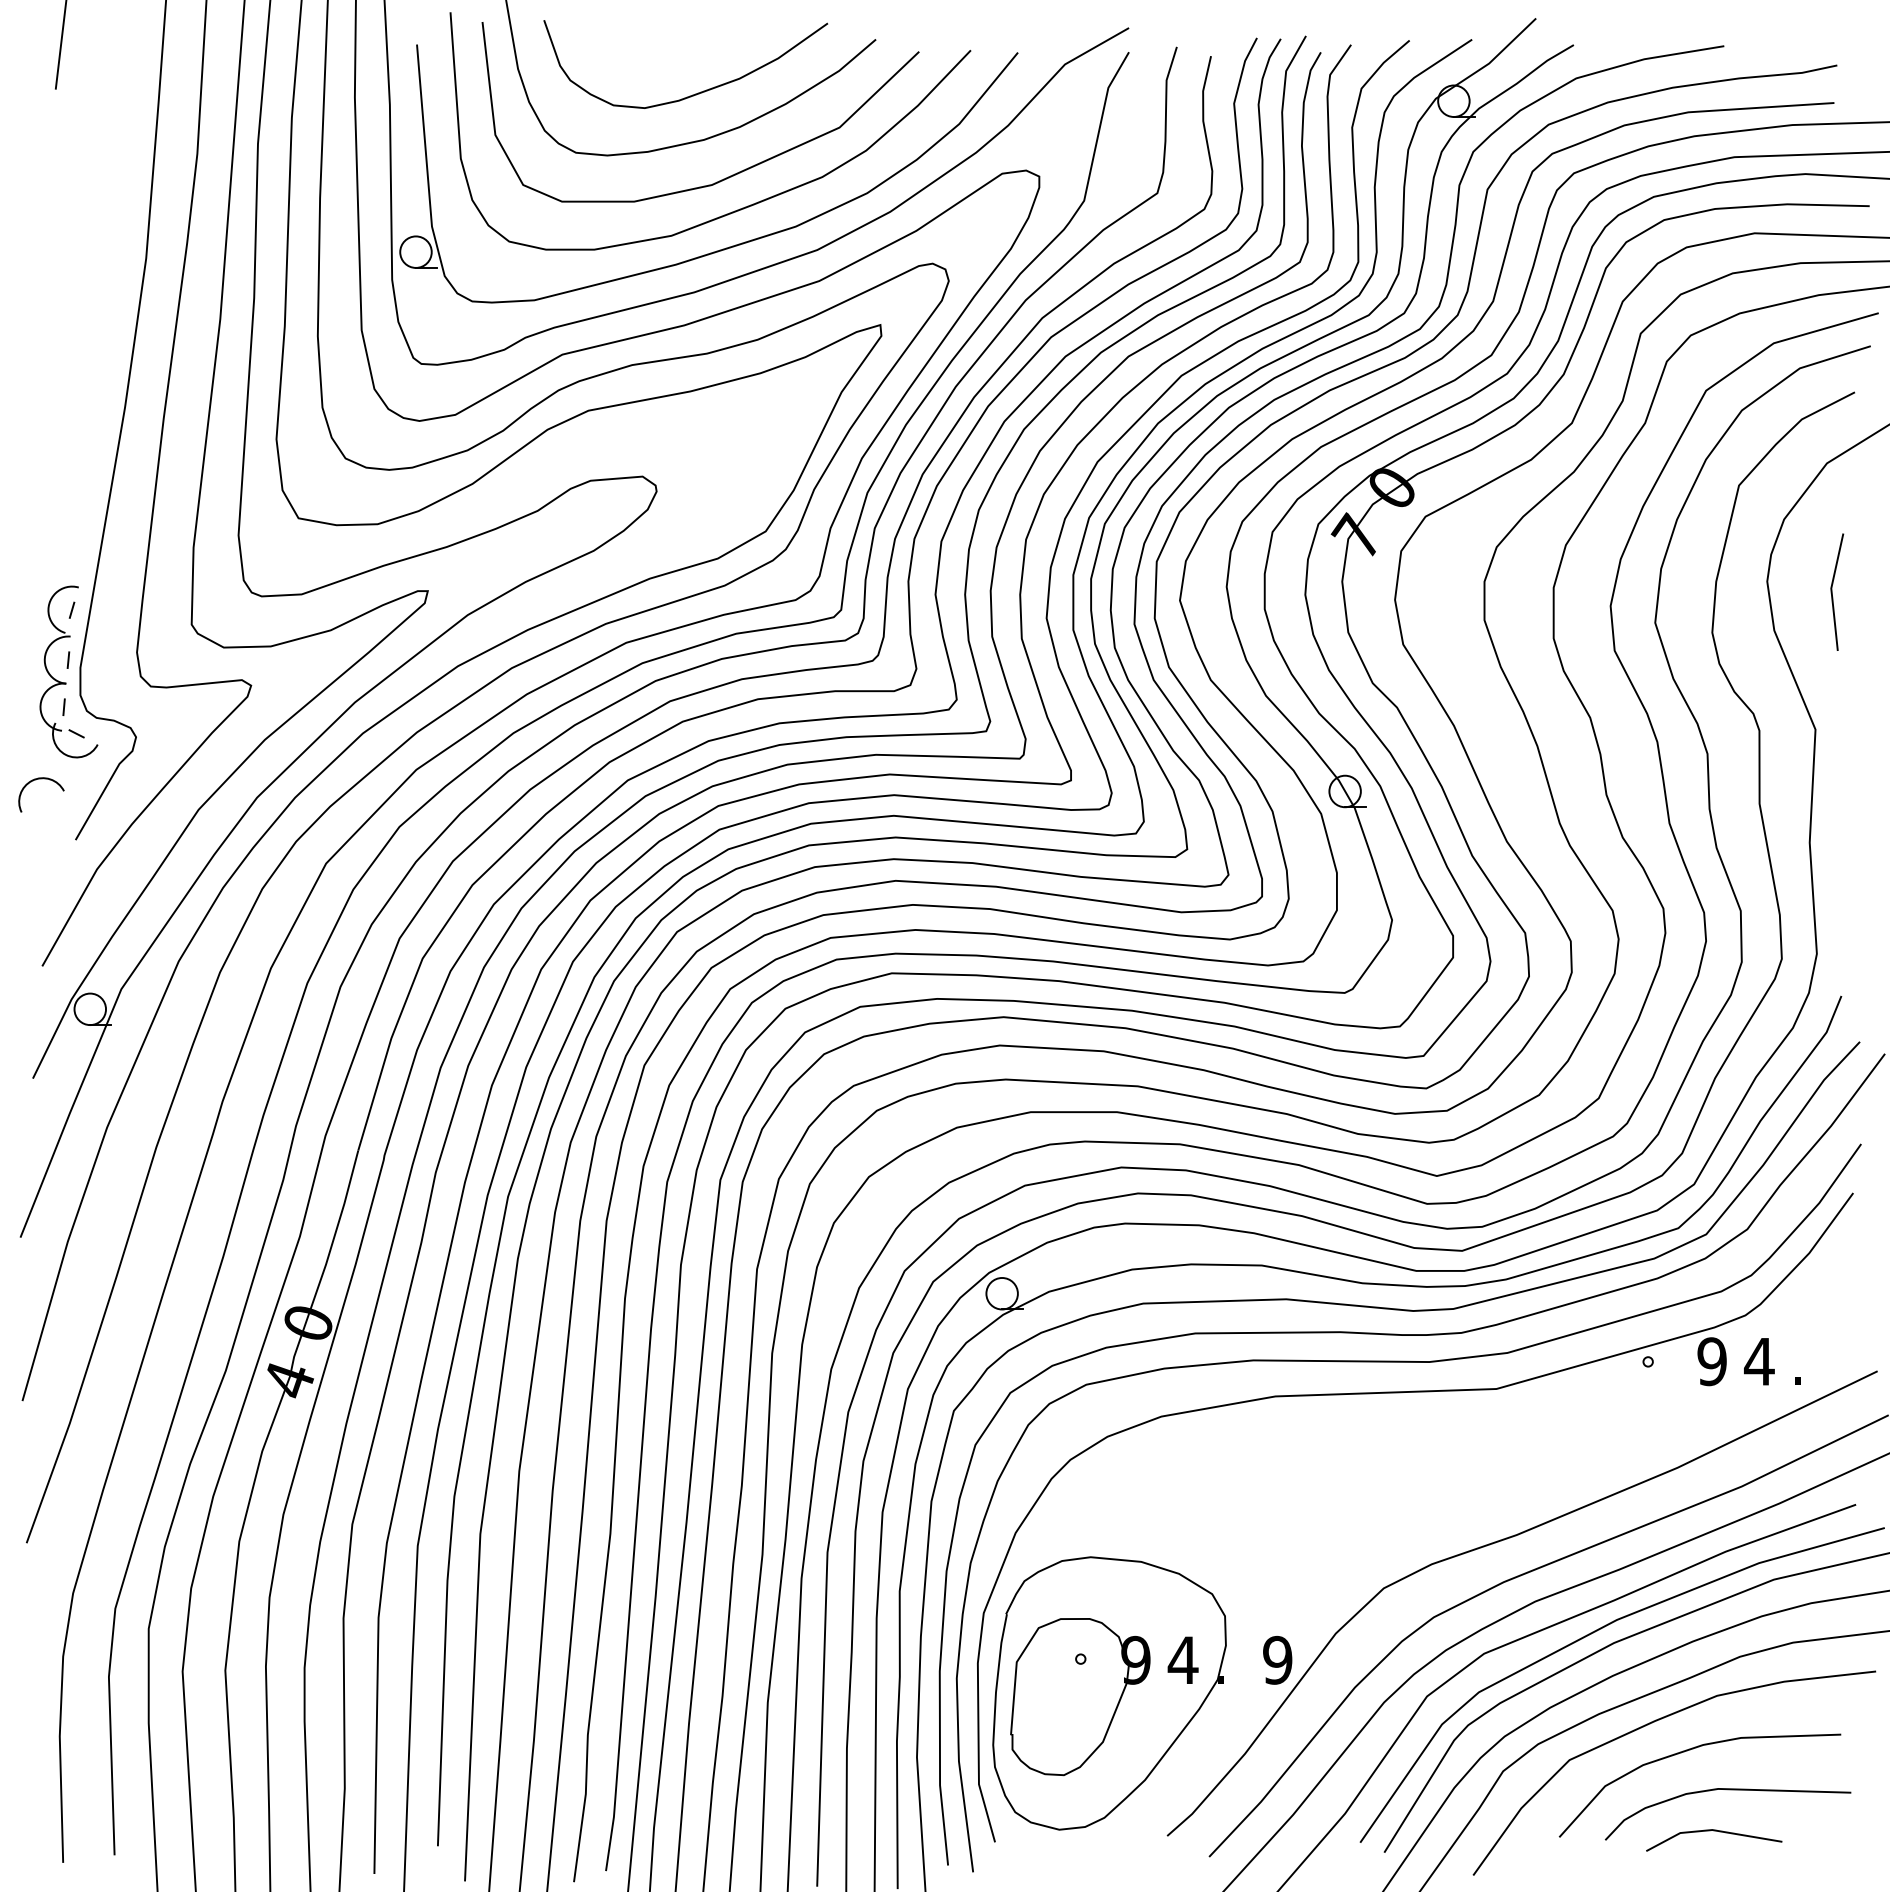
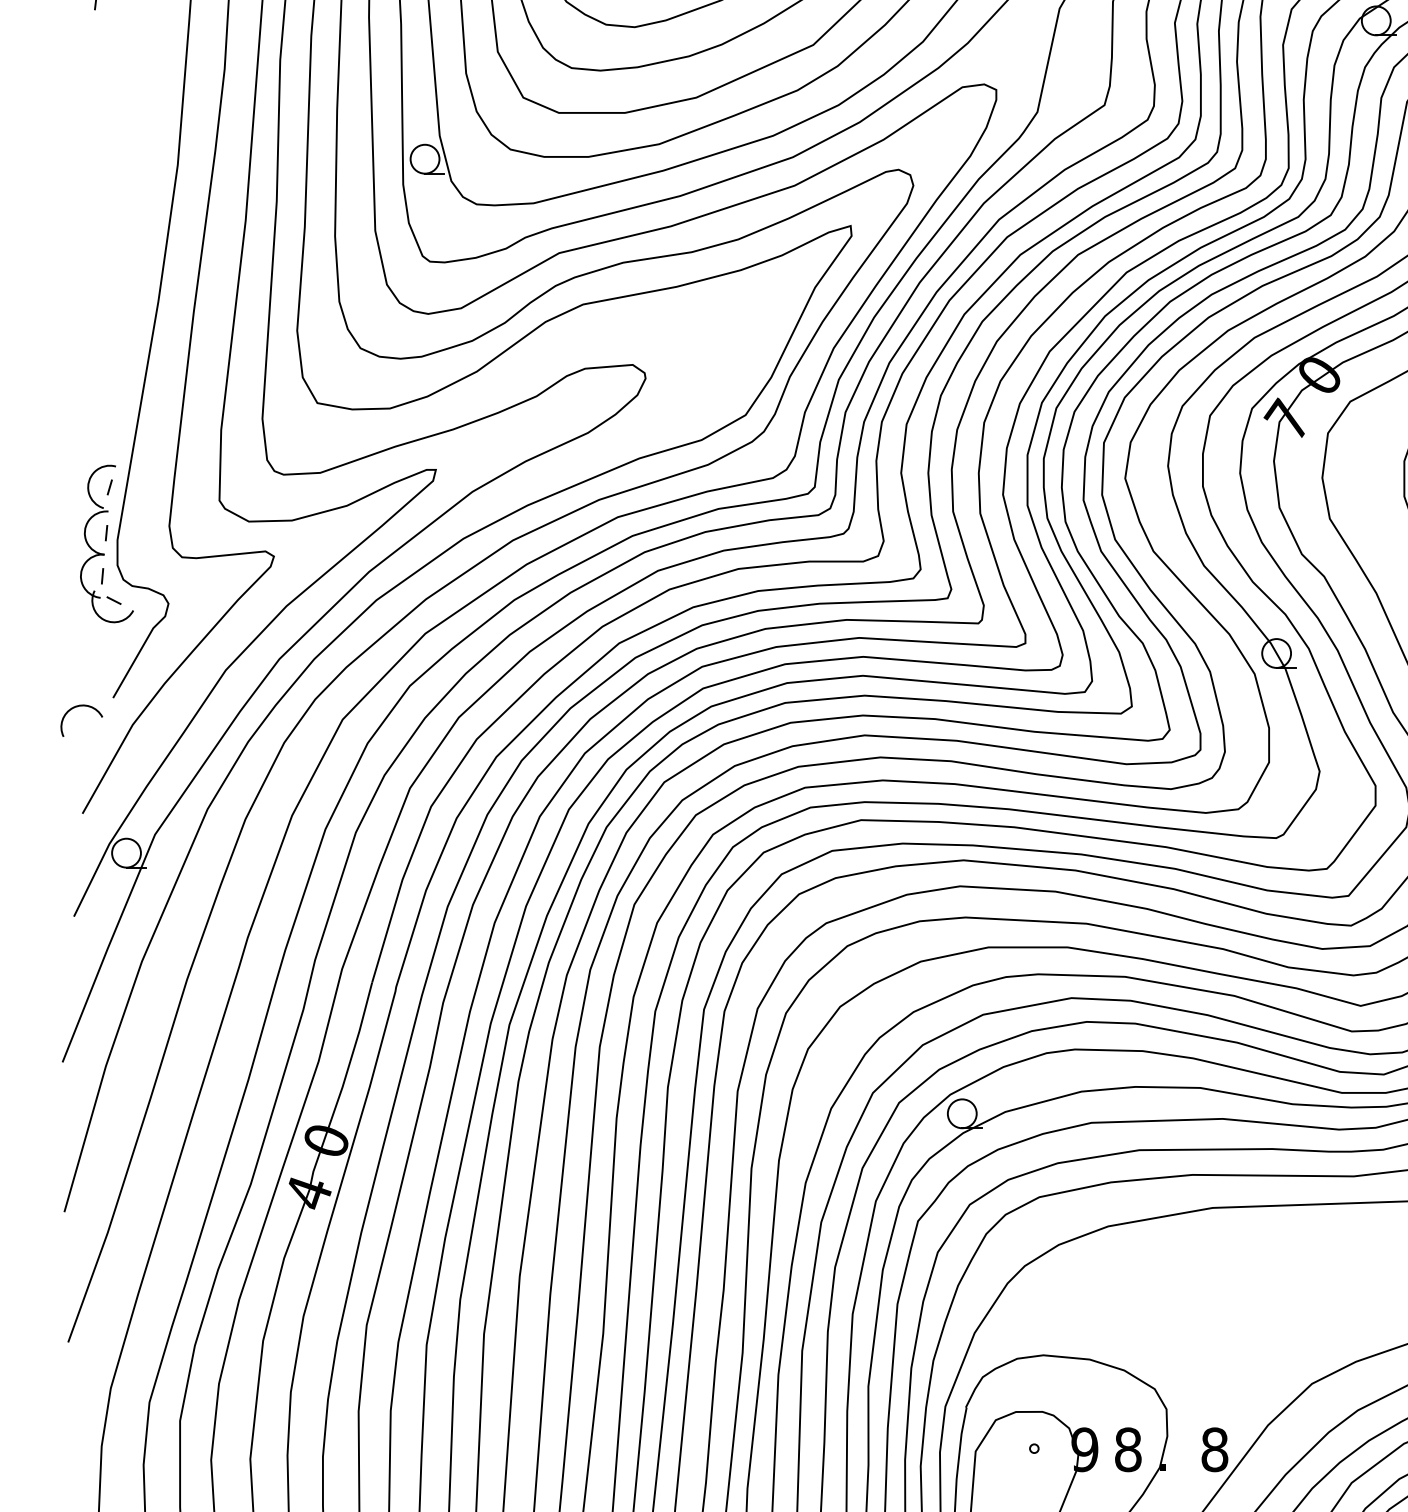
arc: (36, 780) -> (77, 707), moved
text: (1182, 1659) -> (1127, 1449), 4 -> 8
text: (1277, 1660) -> (1214, 1449), 9 -> 8

